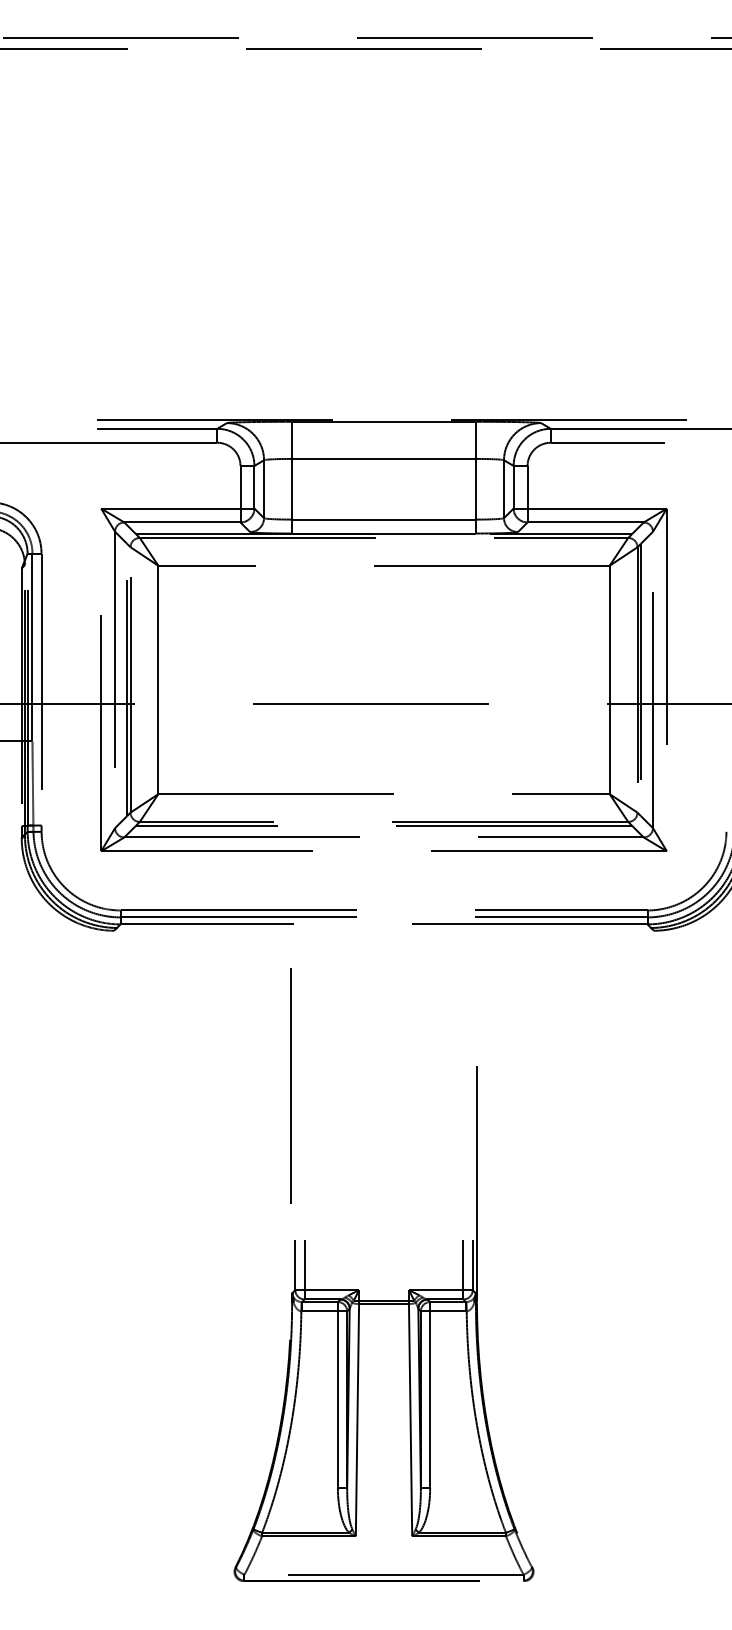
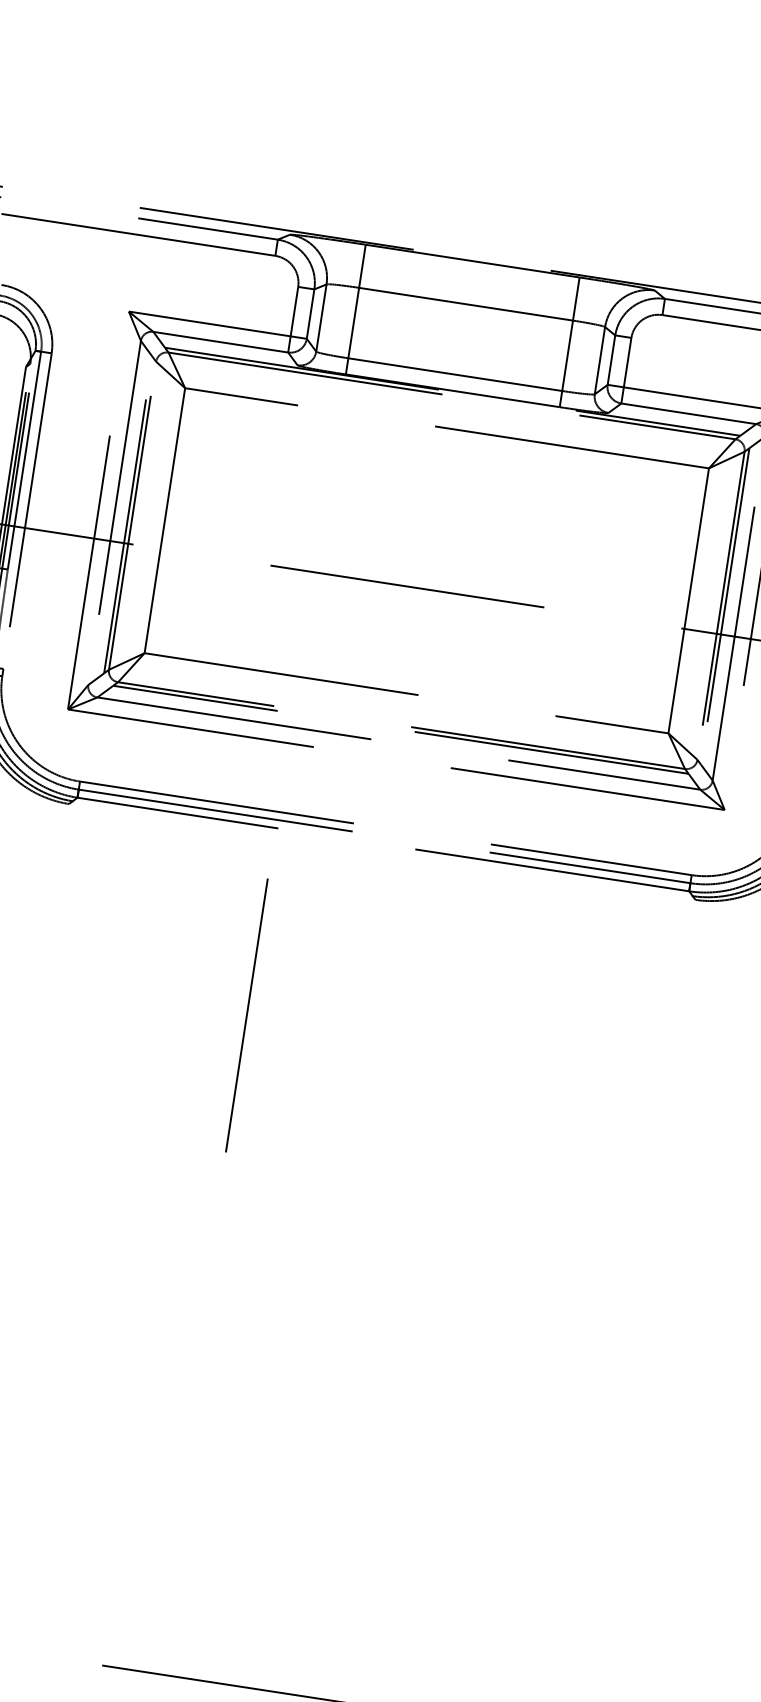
part: (383, 1304) -> (315, 1285), removed

